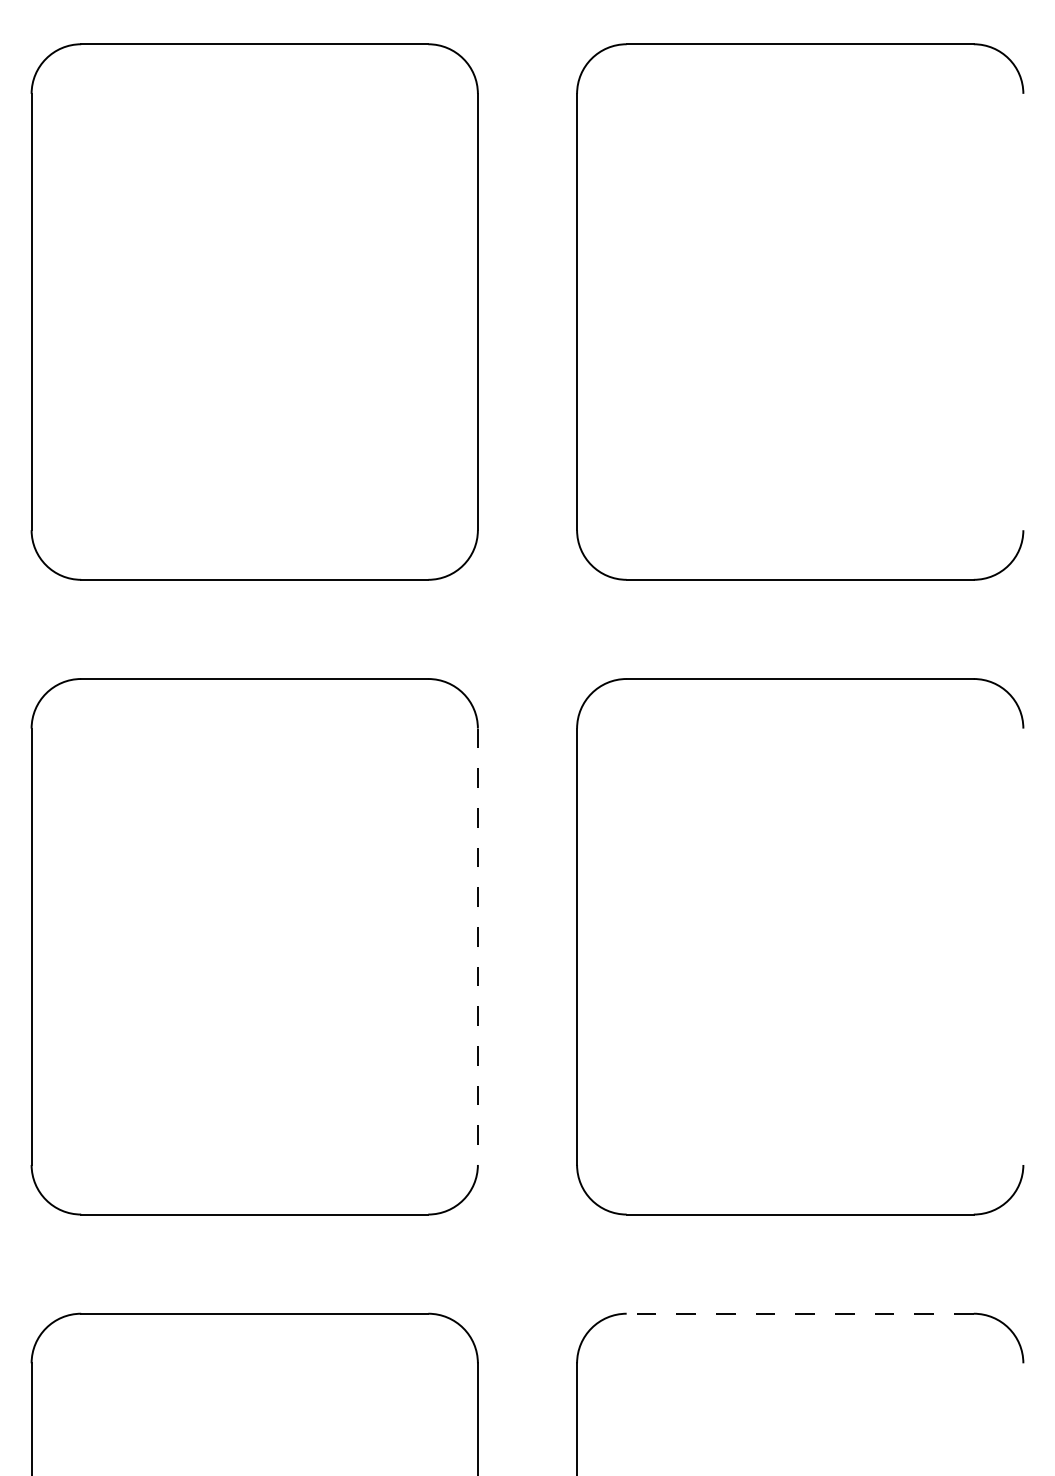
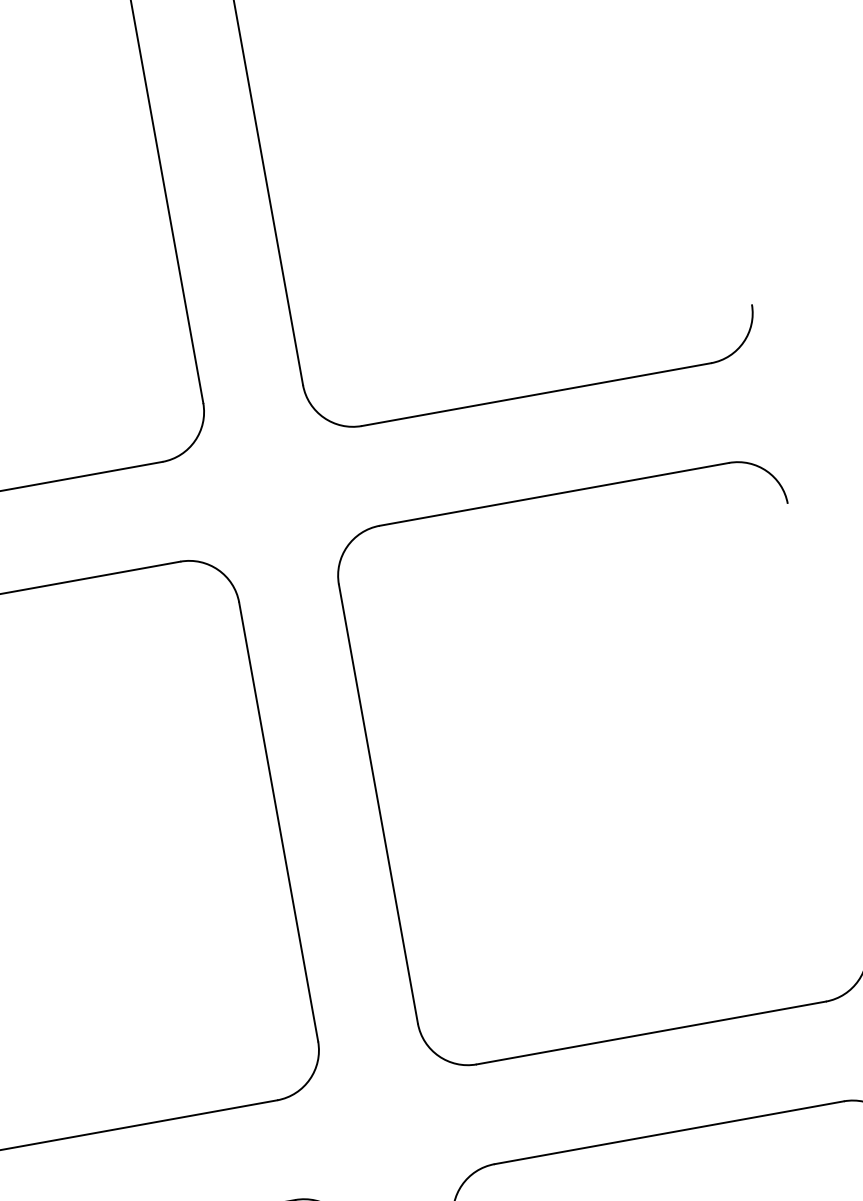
line: (477, 947) -> (278, 822), dashed -> solid
line: (800, 1313) -> (669, 1132), dashed -> solid

